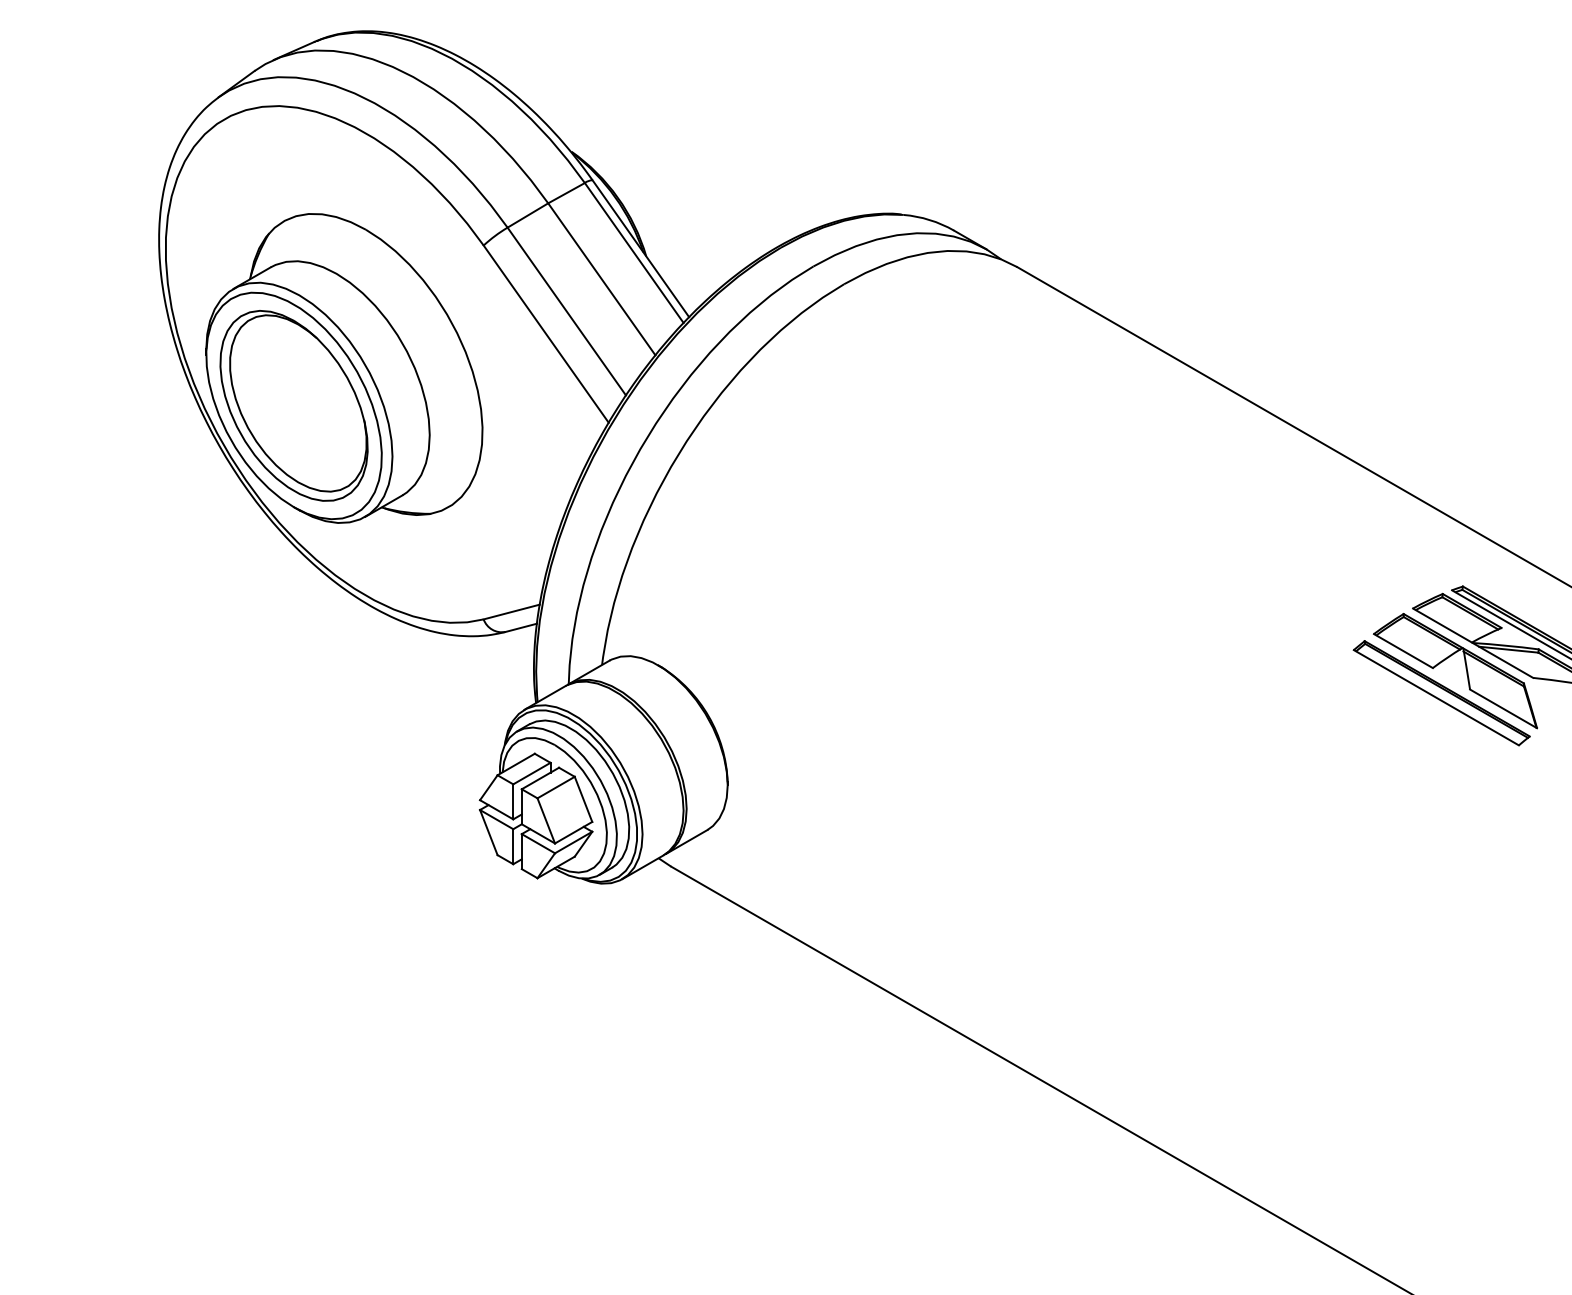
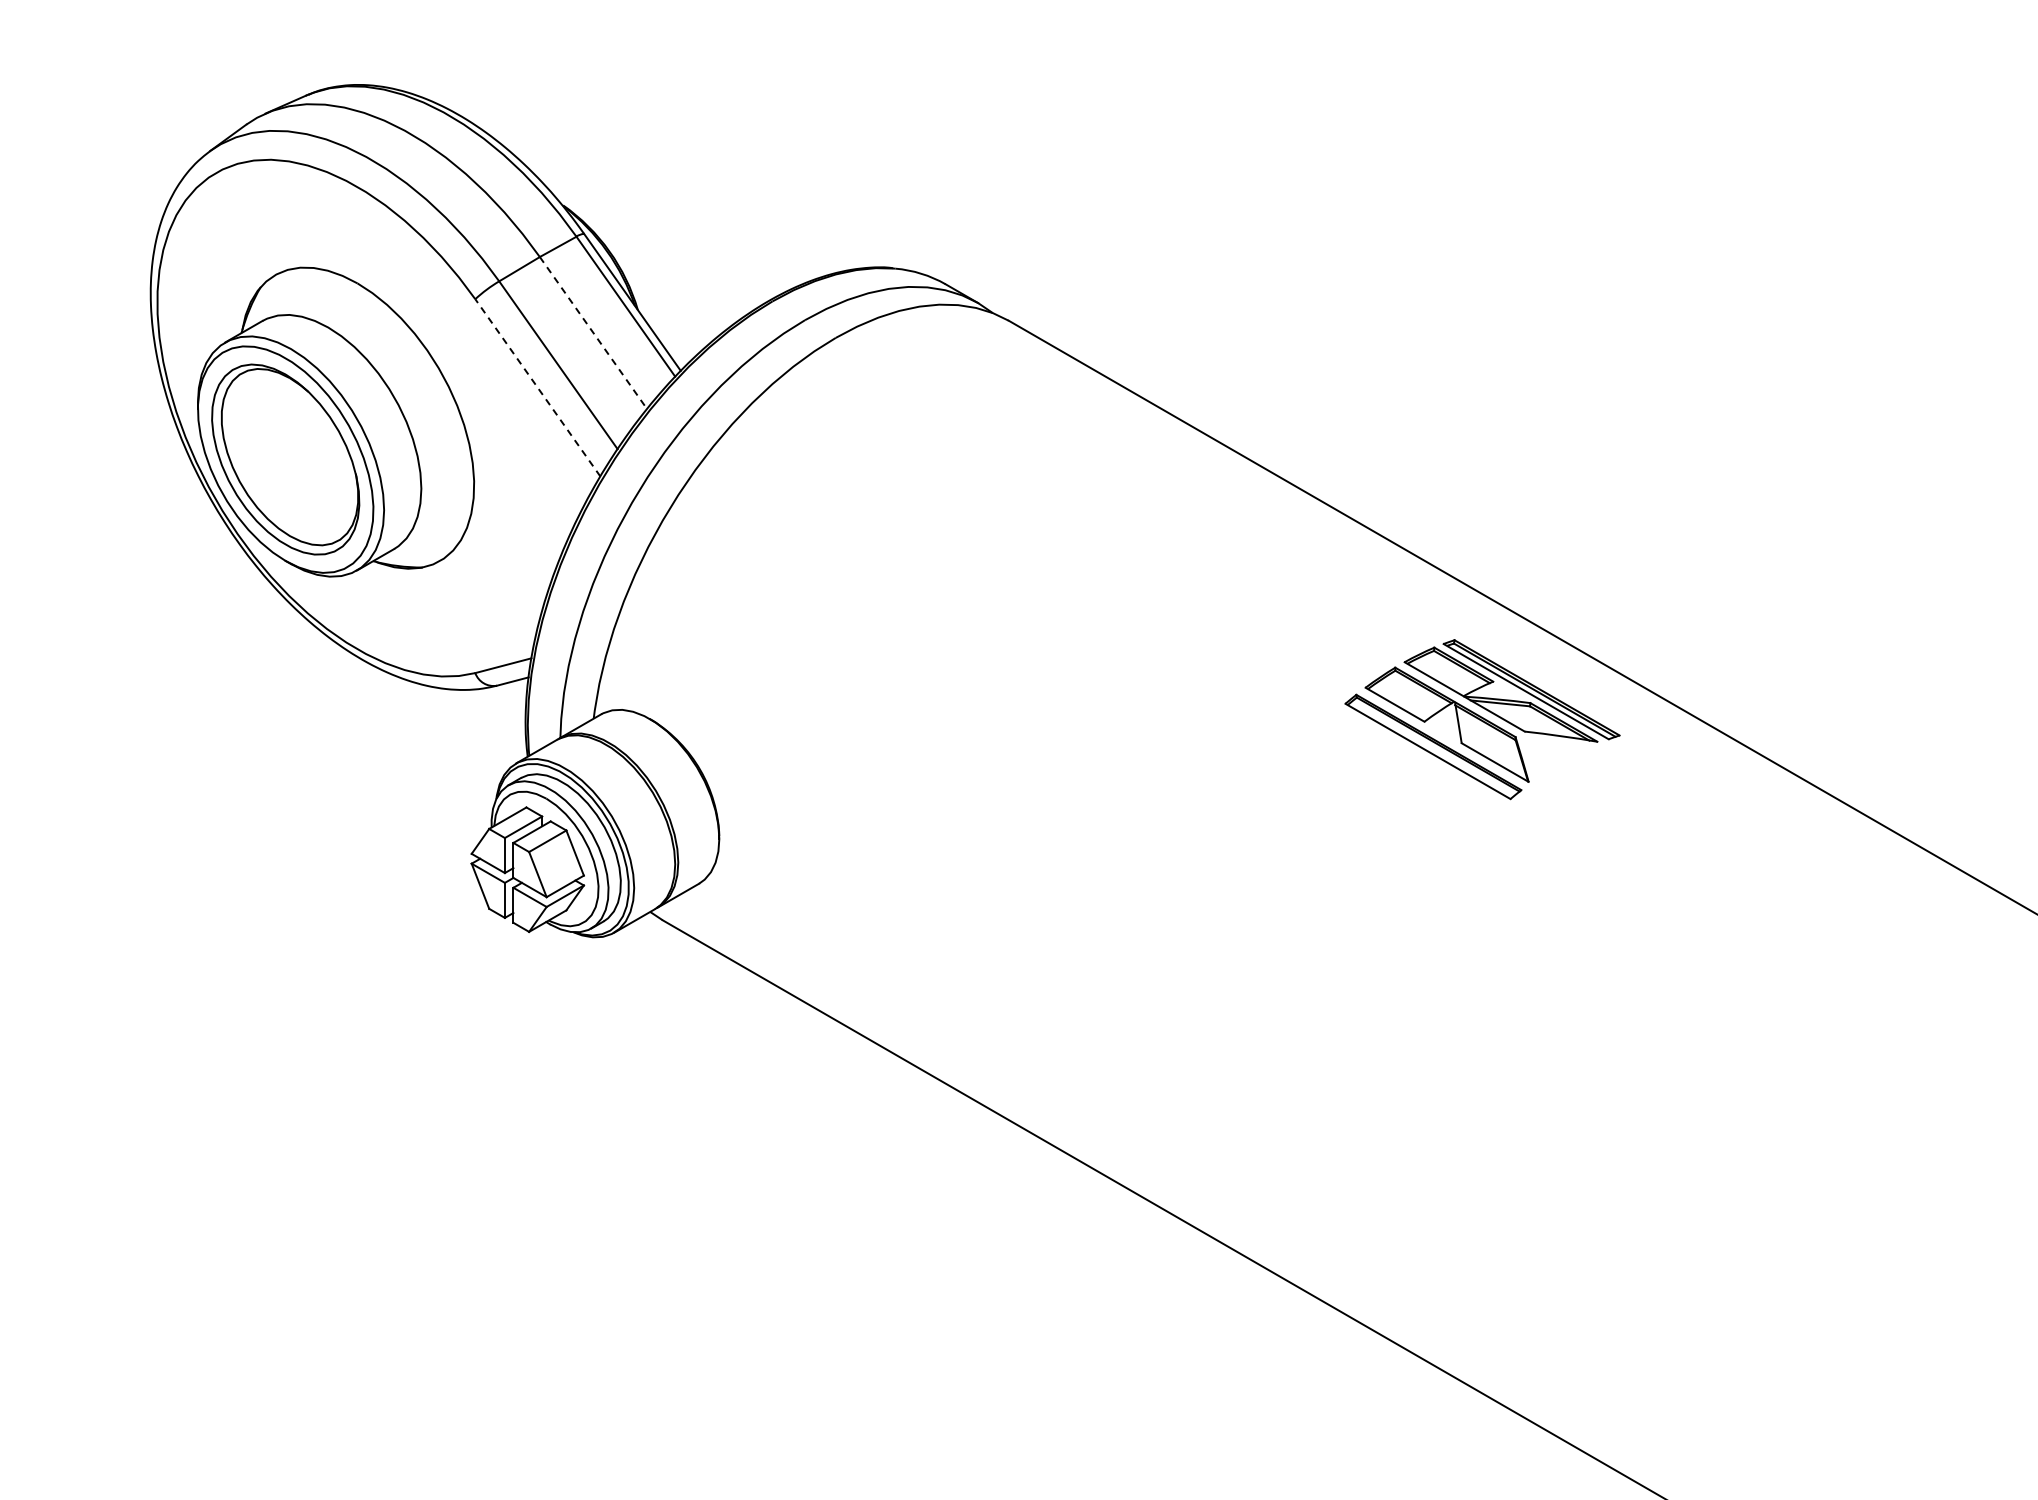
line: (601, 279) -> (593, 333), solid -> dashed
line: (545, 333) -> (537, 387), solid -> dashed

